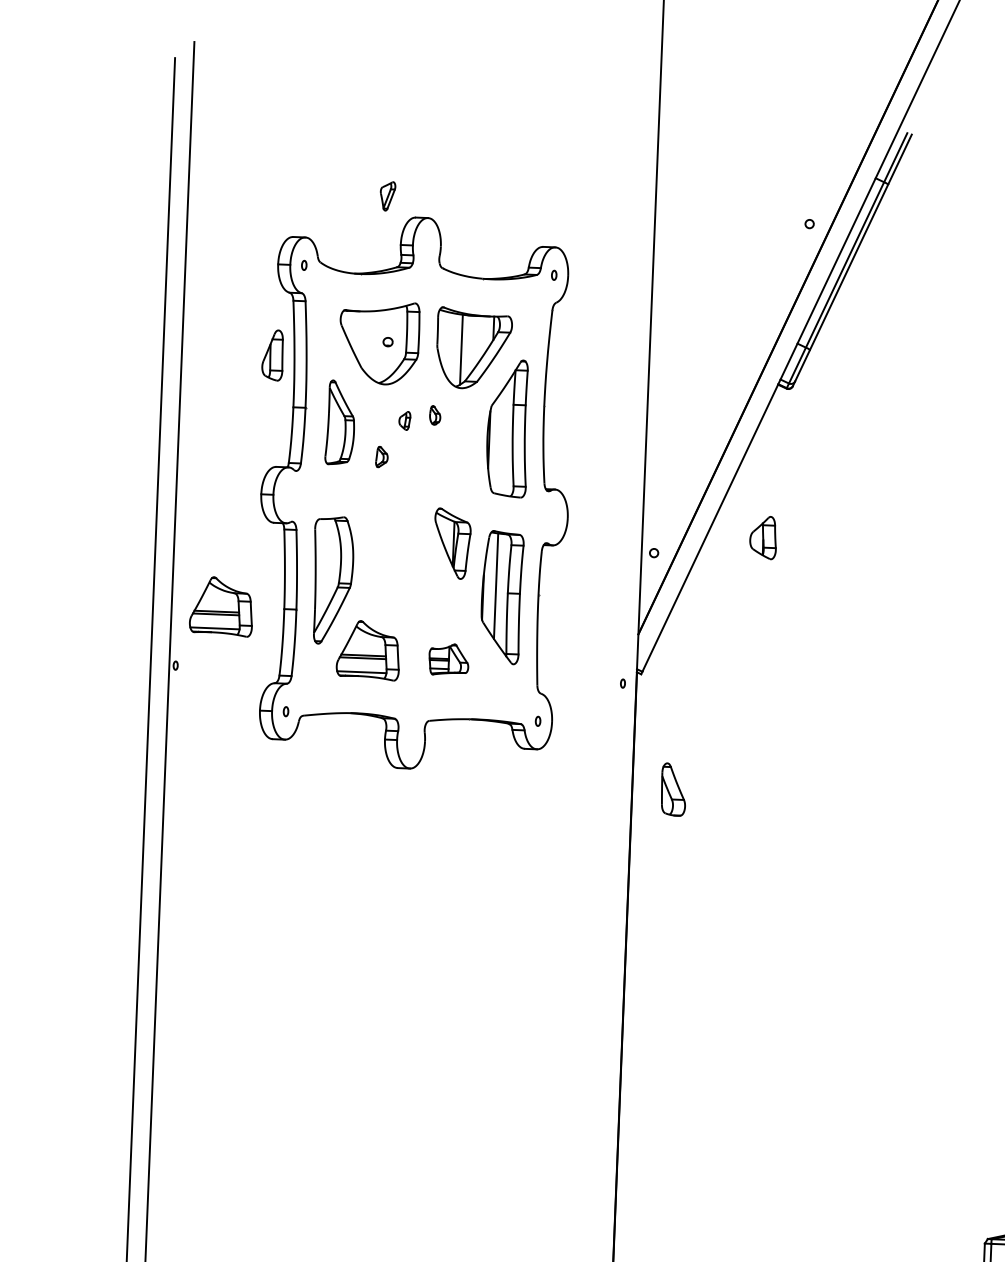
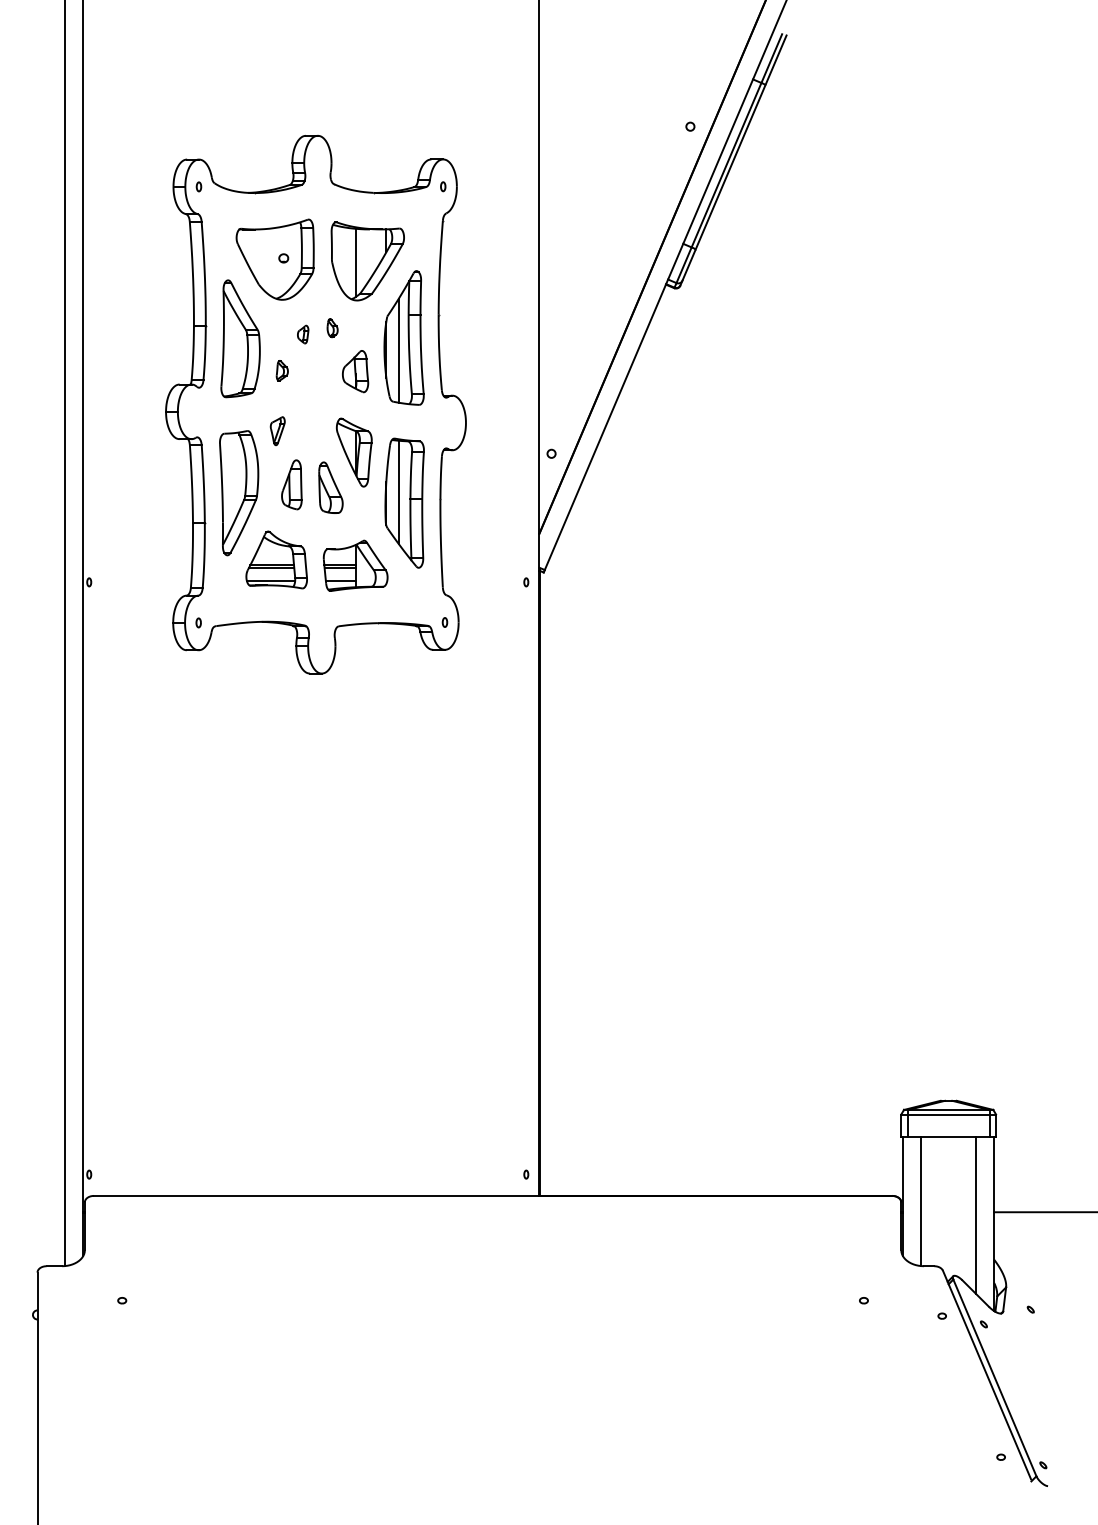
part: (387, 196) -> (277, 431), moved
part: (272, 354) -> (291, 484), moved
part: (340, 422) -> (240, 338), size x1.43
line: (501, 441) -> (398, 350), added
part: (763, 537) -> (355, 371), moved
part: (221, 606) -> (131, 522), removed
part: (448, 659) -> (355, 565), size x1.67
part: (673, 789) -> (330, 487), moved

